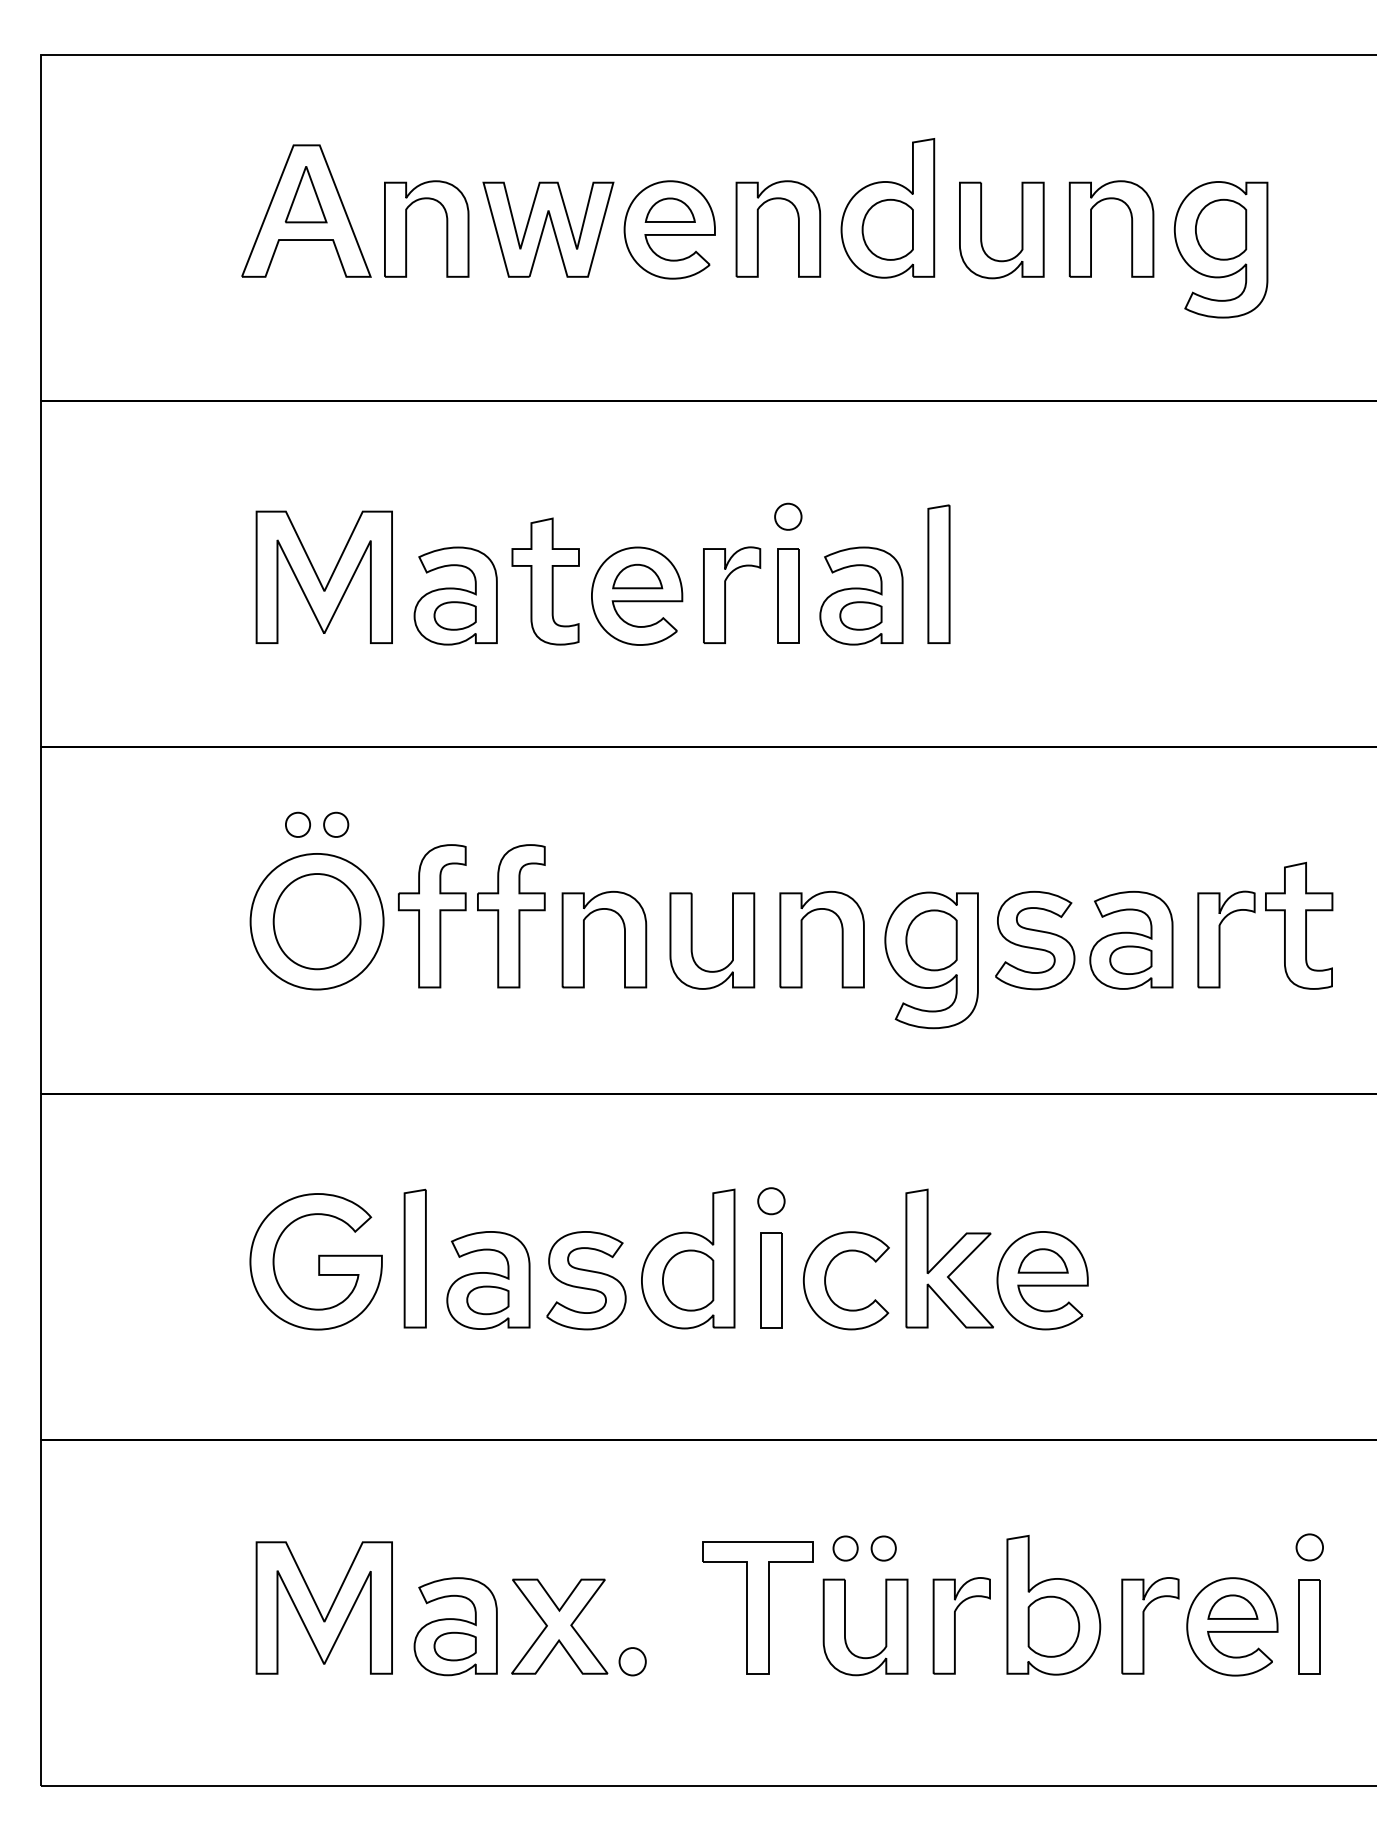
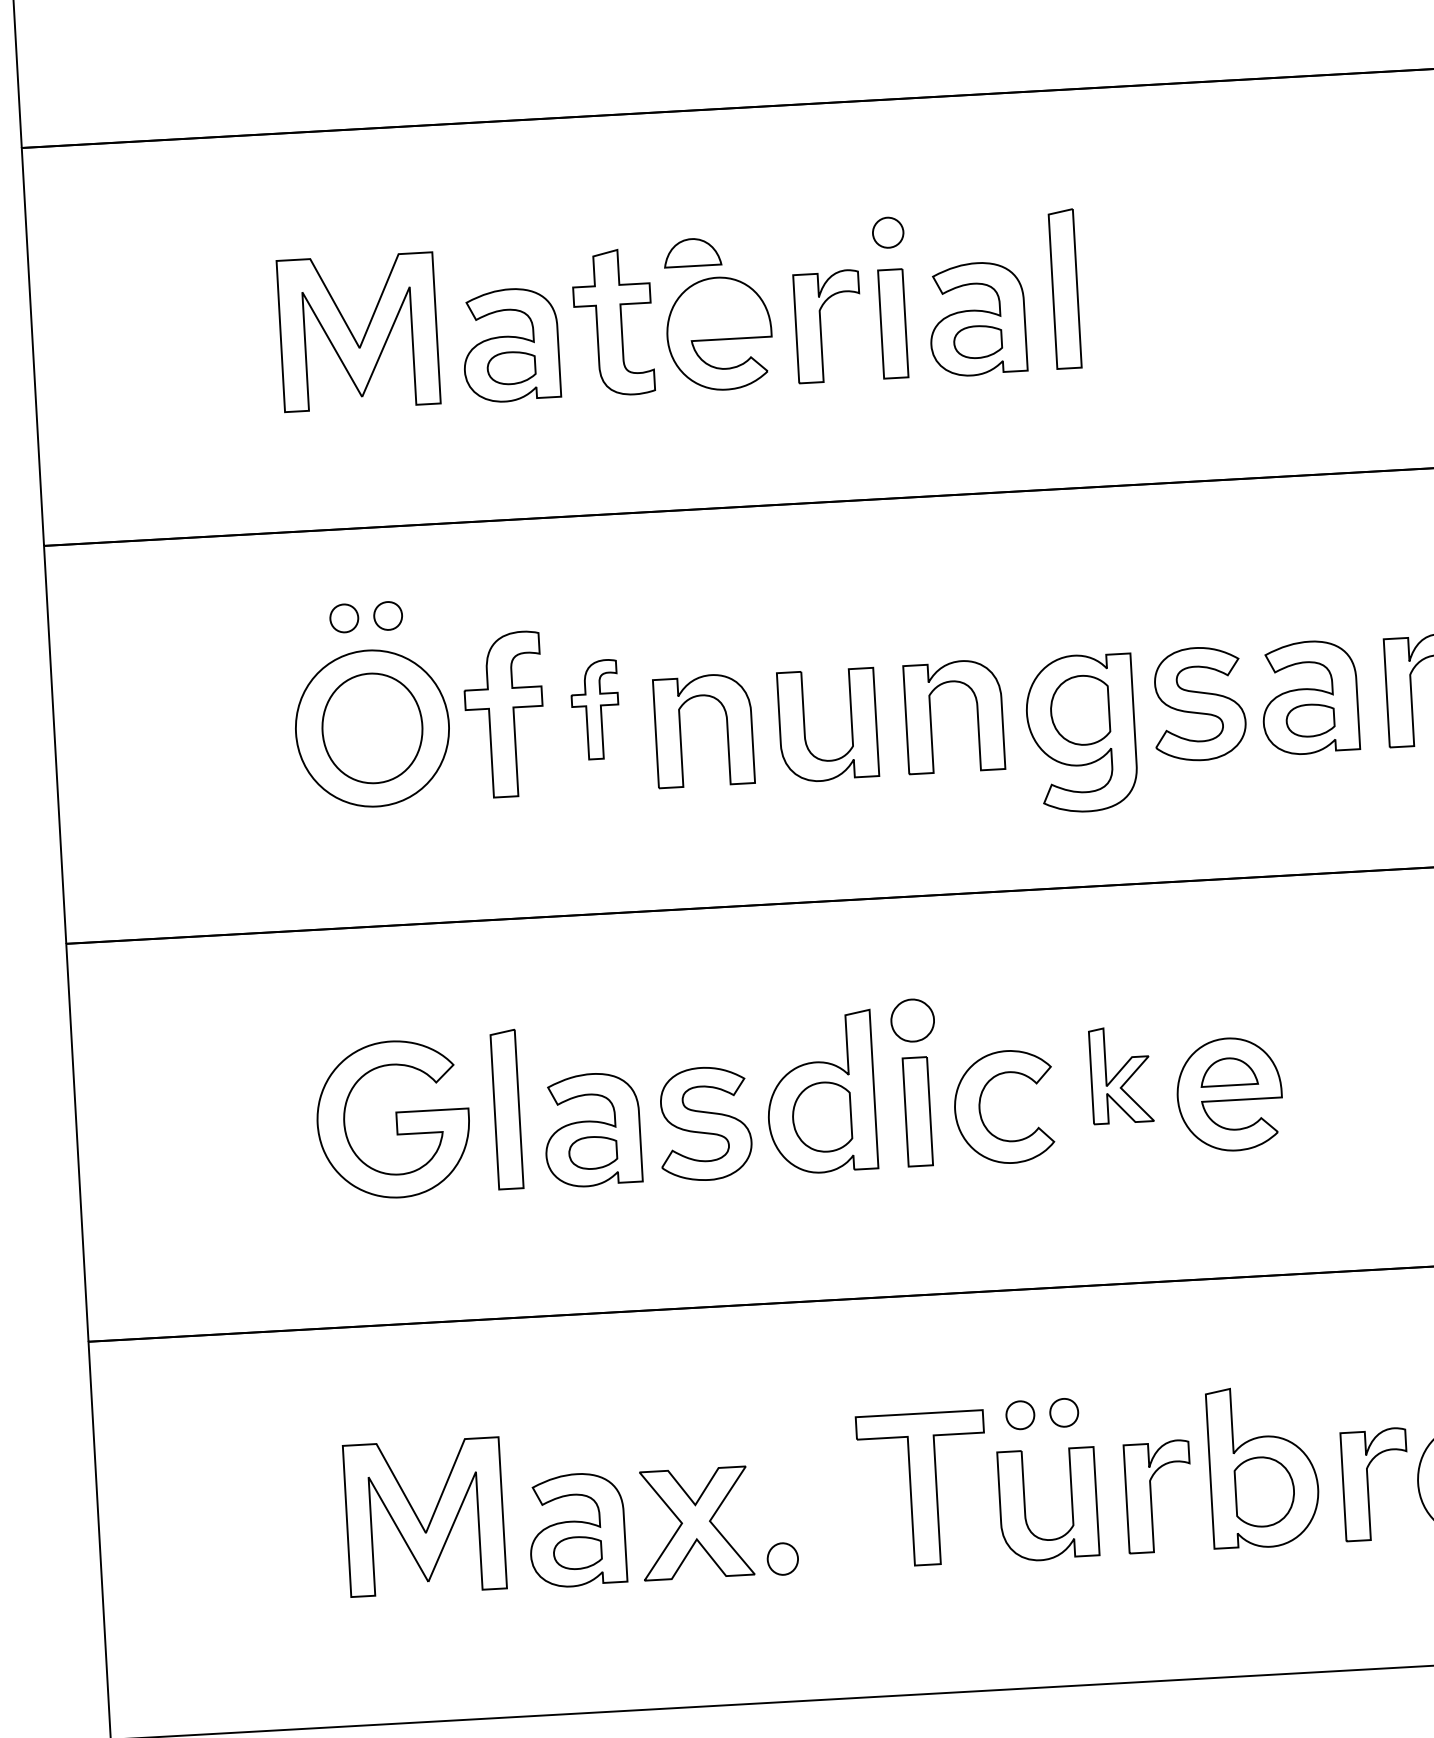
part: (637, 576) -> (692, 252), moved
part: (511, 916) -> (595, 710), size x0.6
part: (771, 1201) -> (912, 1021), size x1.4
part: (949, 1258) -> (1121, 1075), size x0.6

